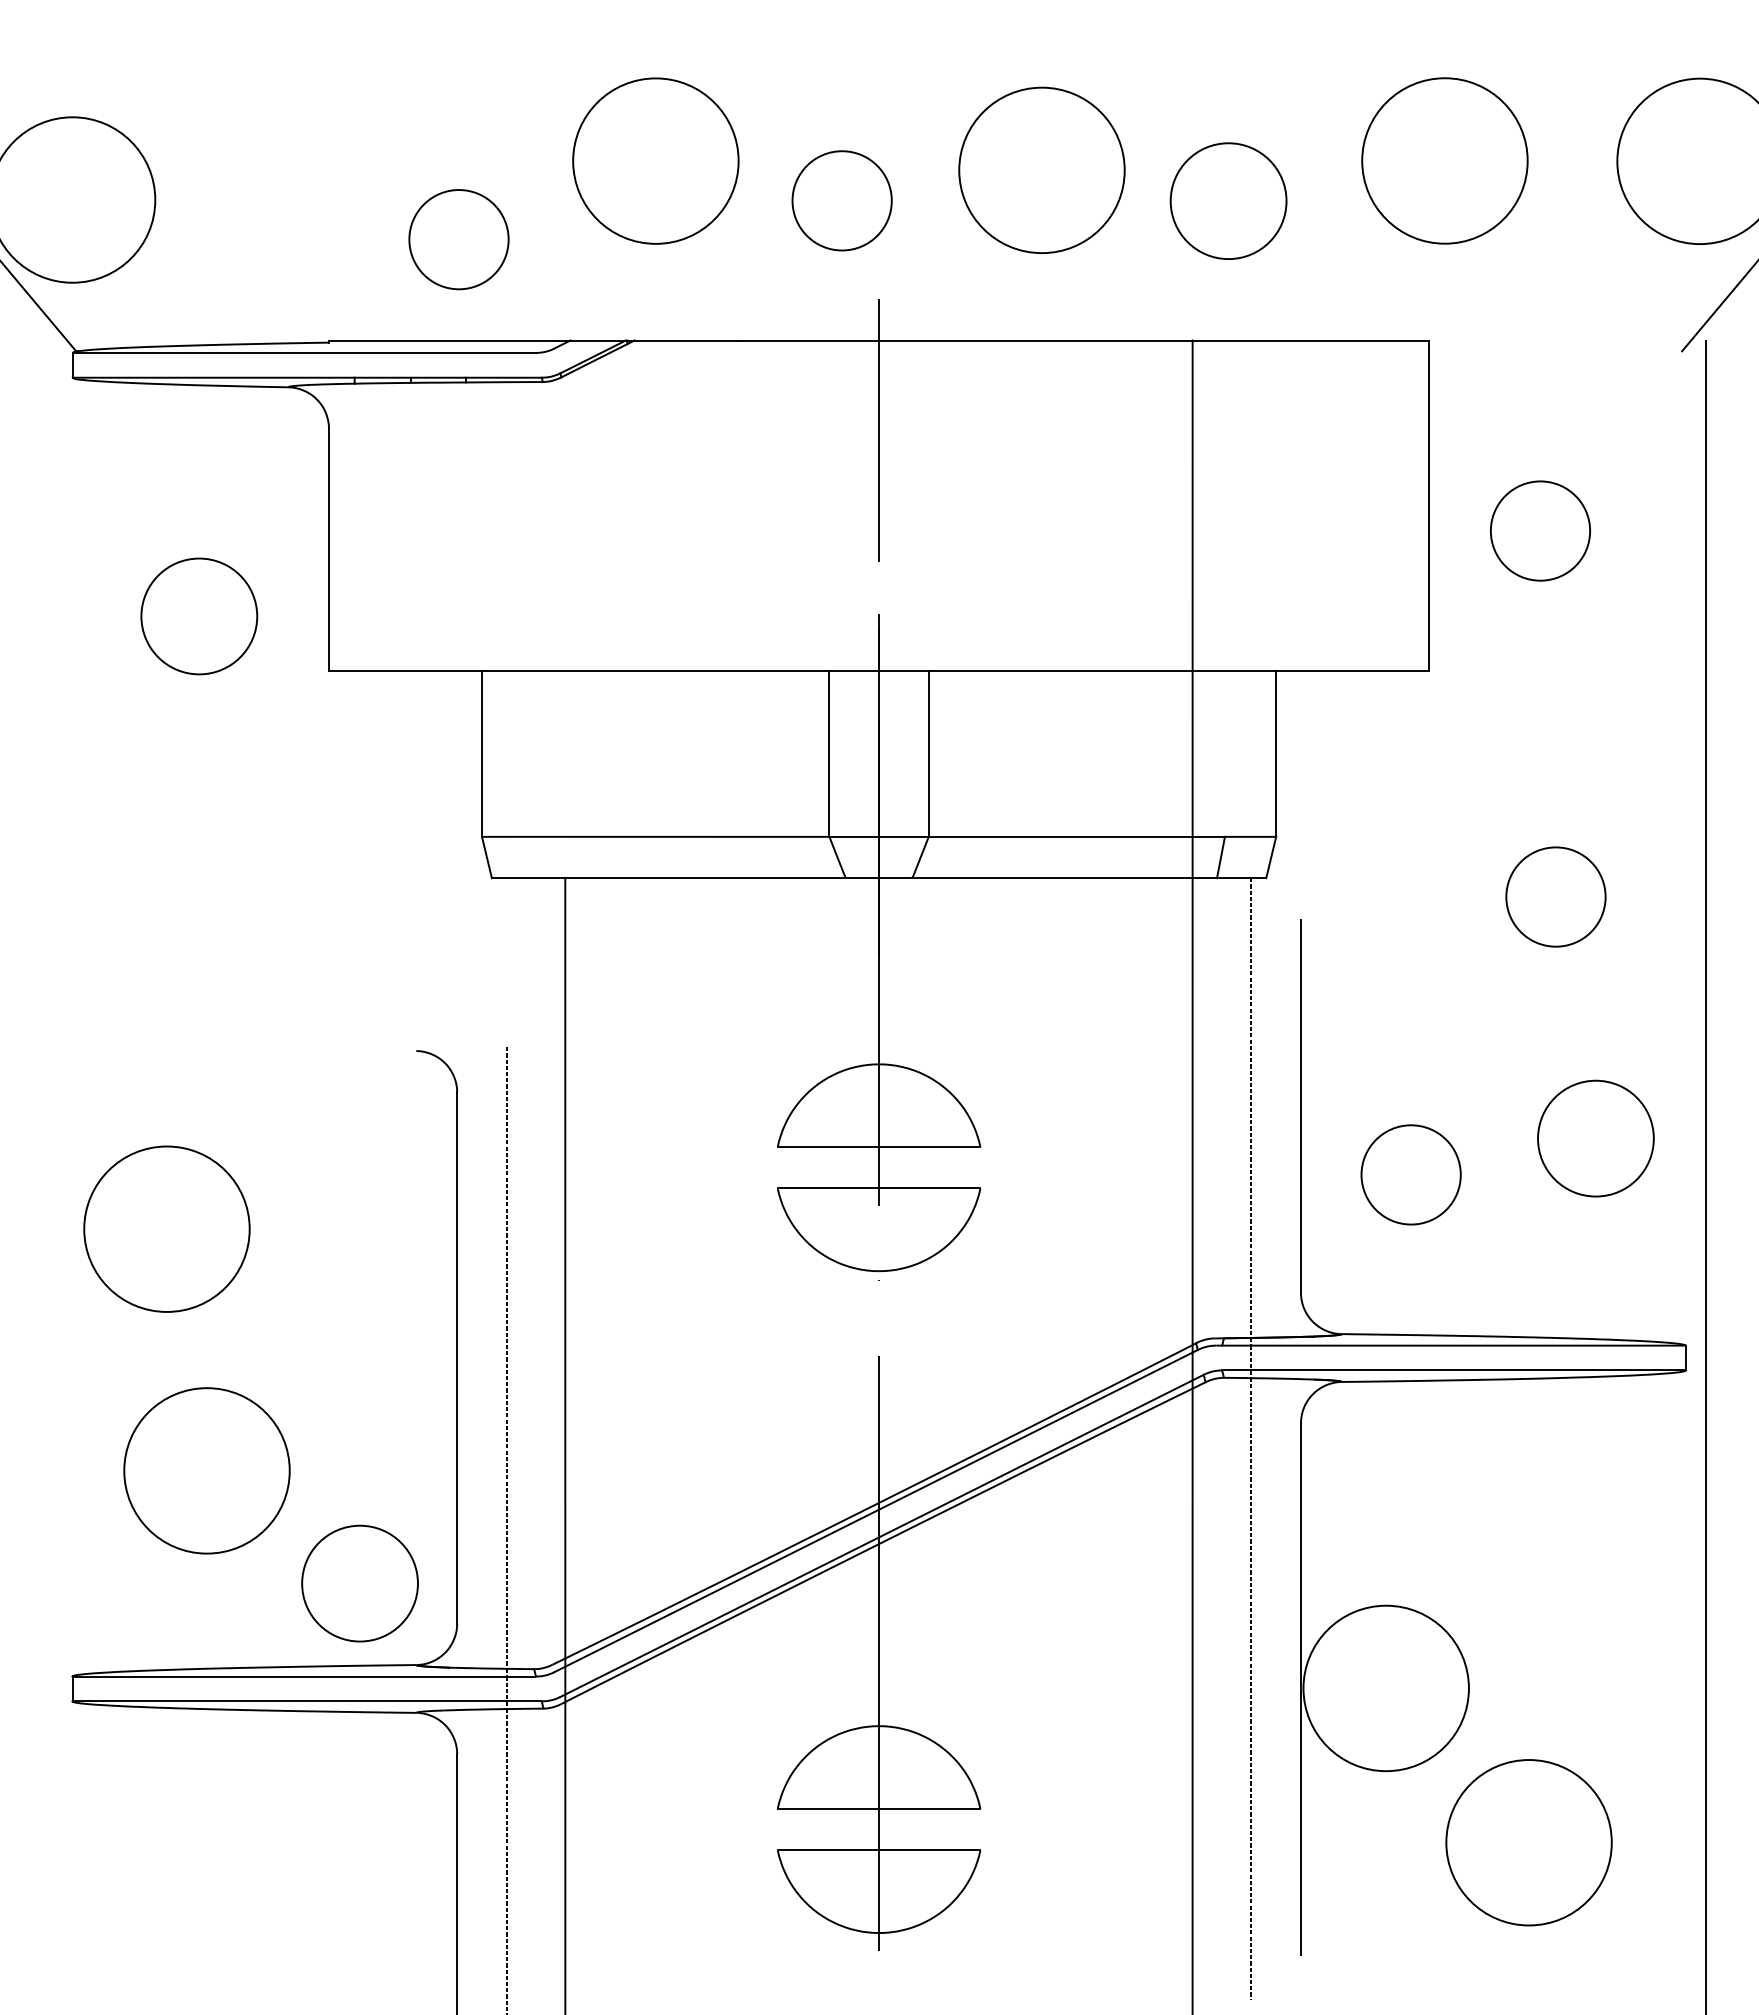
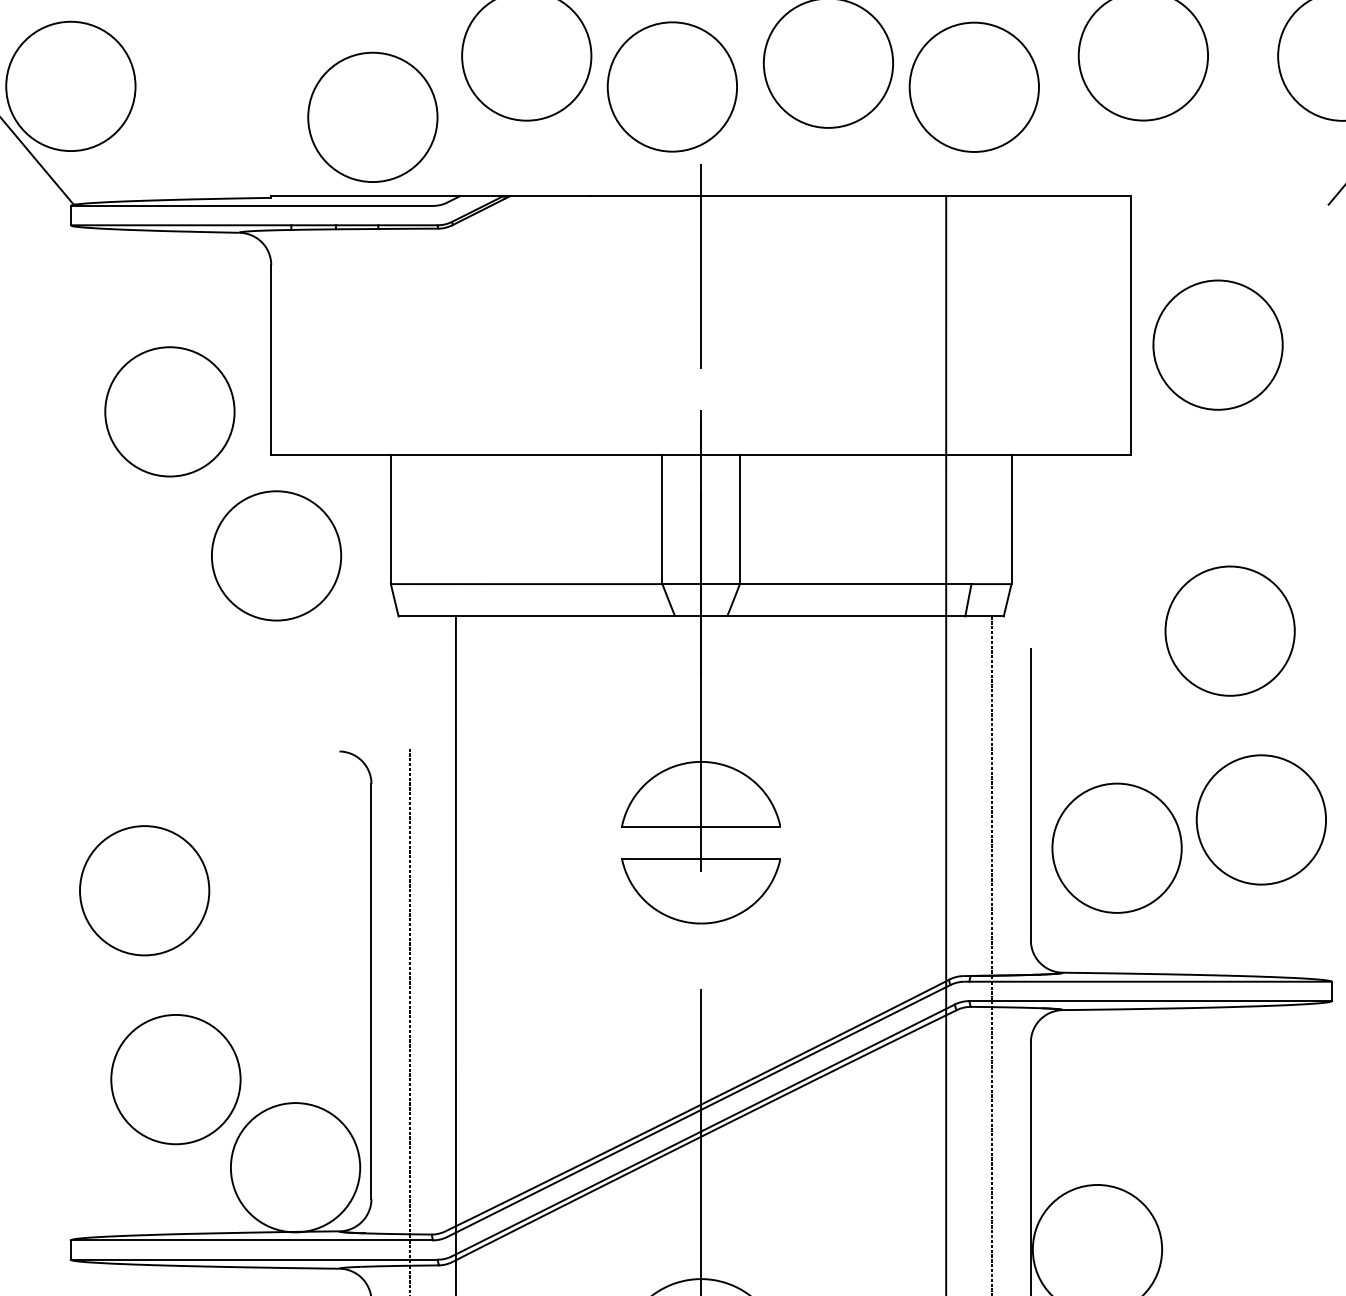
circle: (841, 200) -> (671, 86), size x1.67
circle: (1228, 200) -> (974, 86), size x1.43
circle: (458, 239) -> (372, 117), size x1.67
circle: (1540, 530) -> (1218, 344), size x1.67
circle: (199, 616) -> (170, 411), size x1.43
circle: (335, 800) -> (276, 555), added
circle: (1555, 896) -> (1229, 630), size x1.67
circle: (1595, 1138) -> (1261, 819), size x1.43
circle: (1410, 1174) -> (1116, 847), size x1.67
circle: (359, 1583) -> (295, 1167), size x1.43

